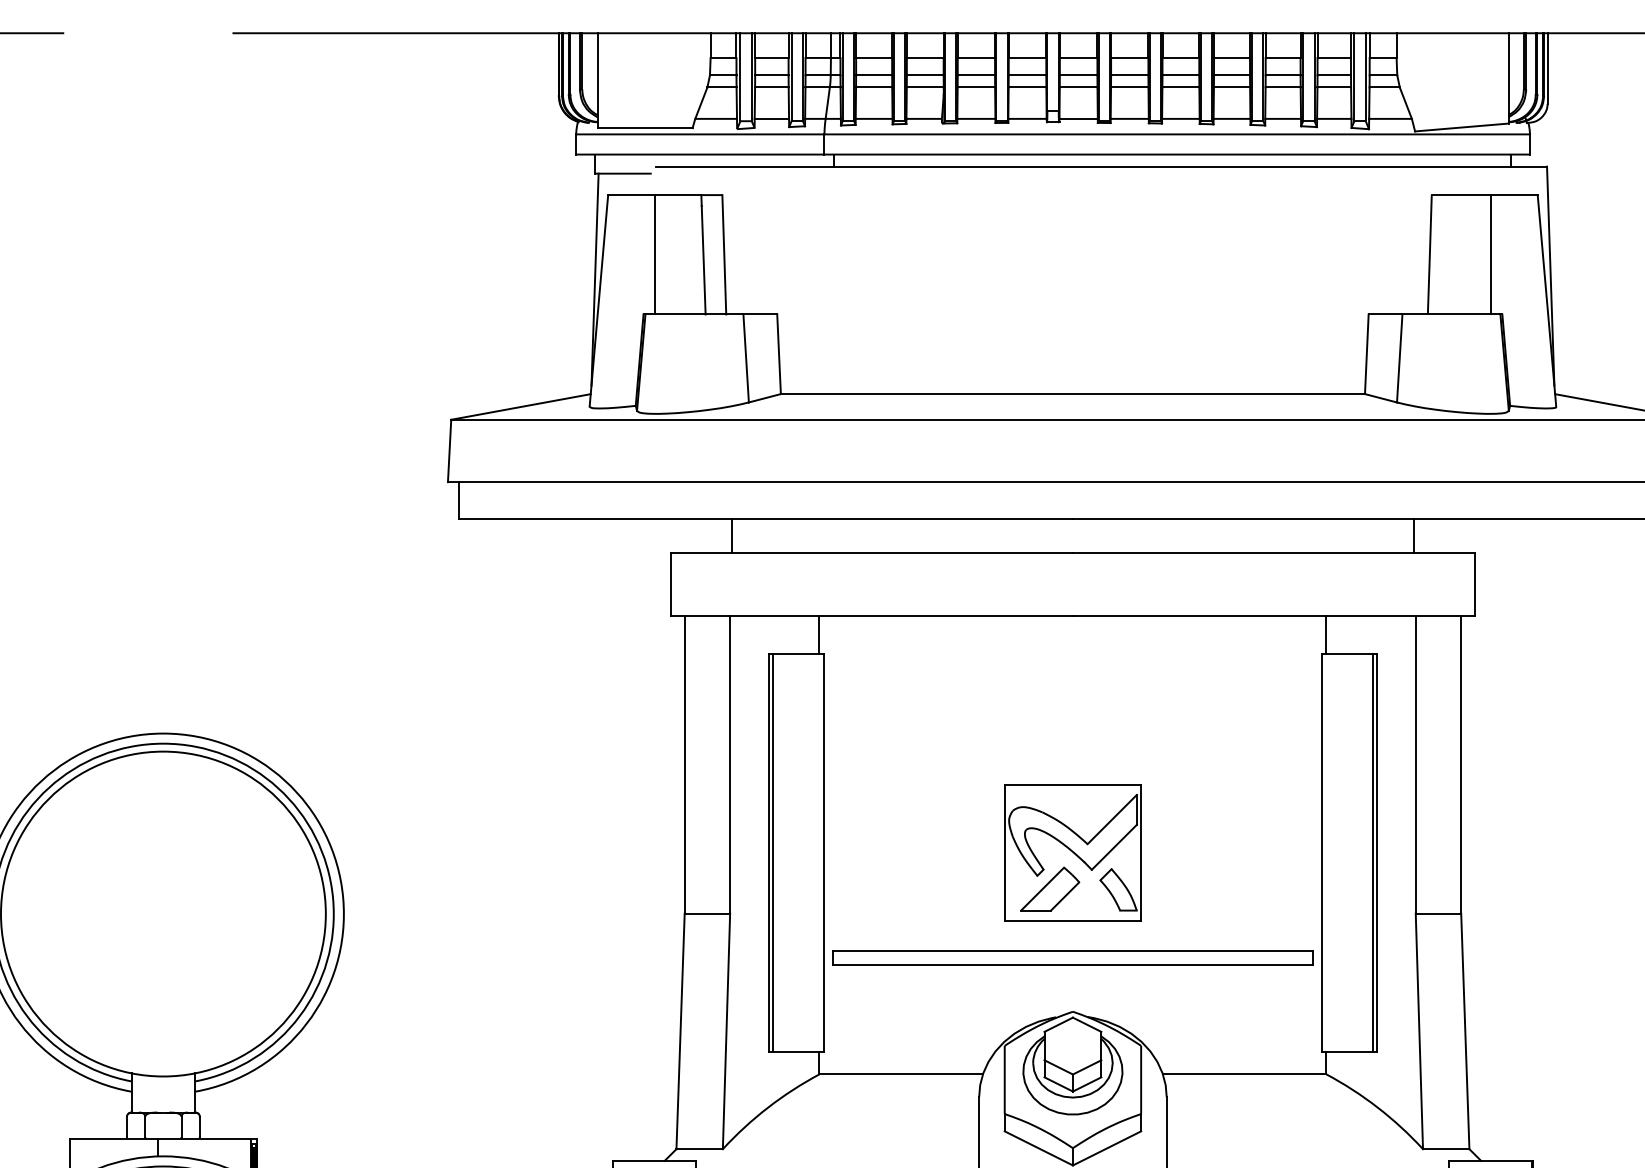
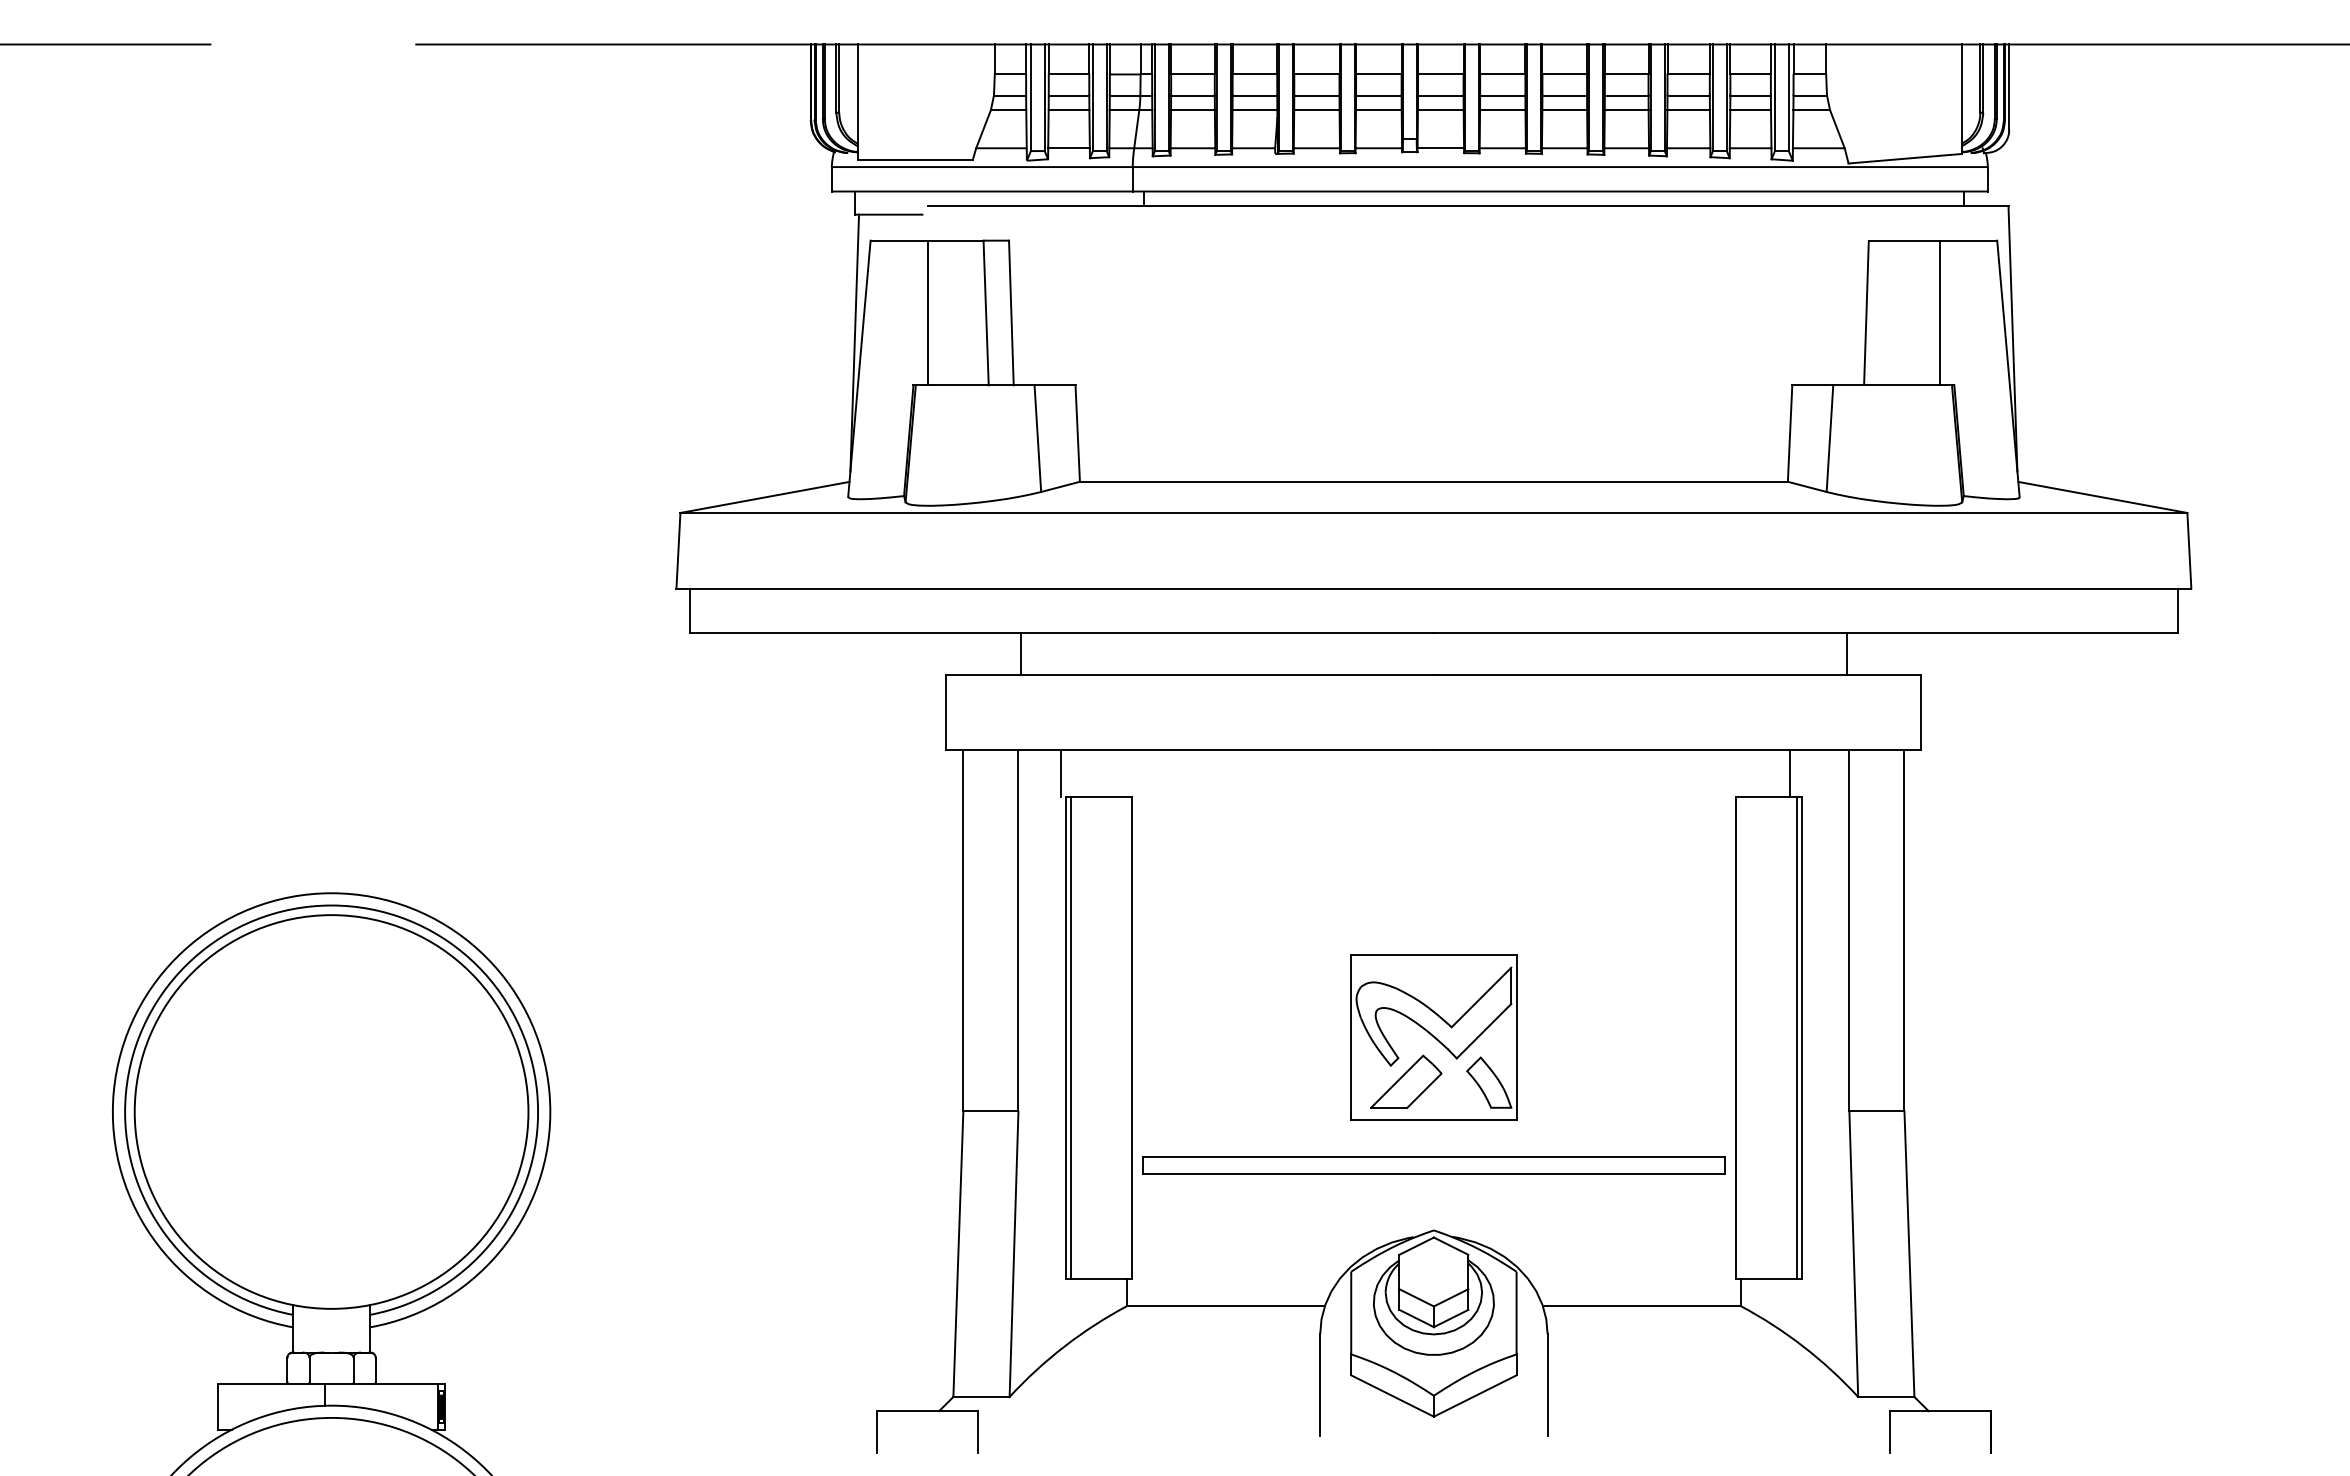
line: (819, 634) -> (1060, 773), moved
line: (1326, 634) -> (1790, 773), moved

